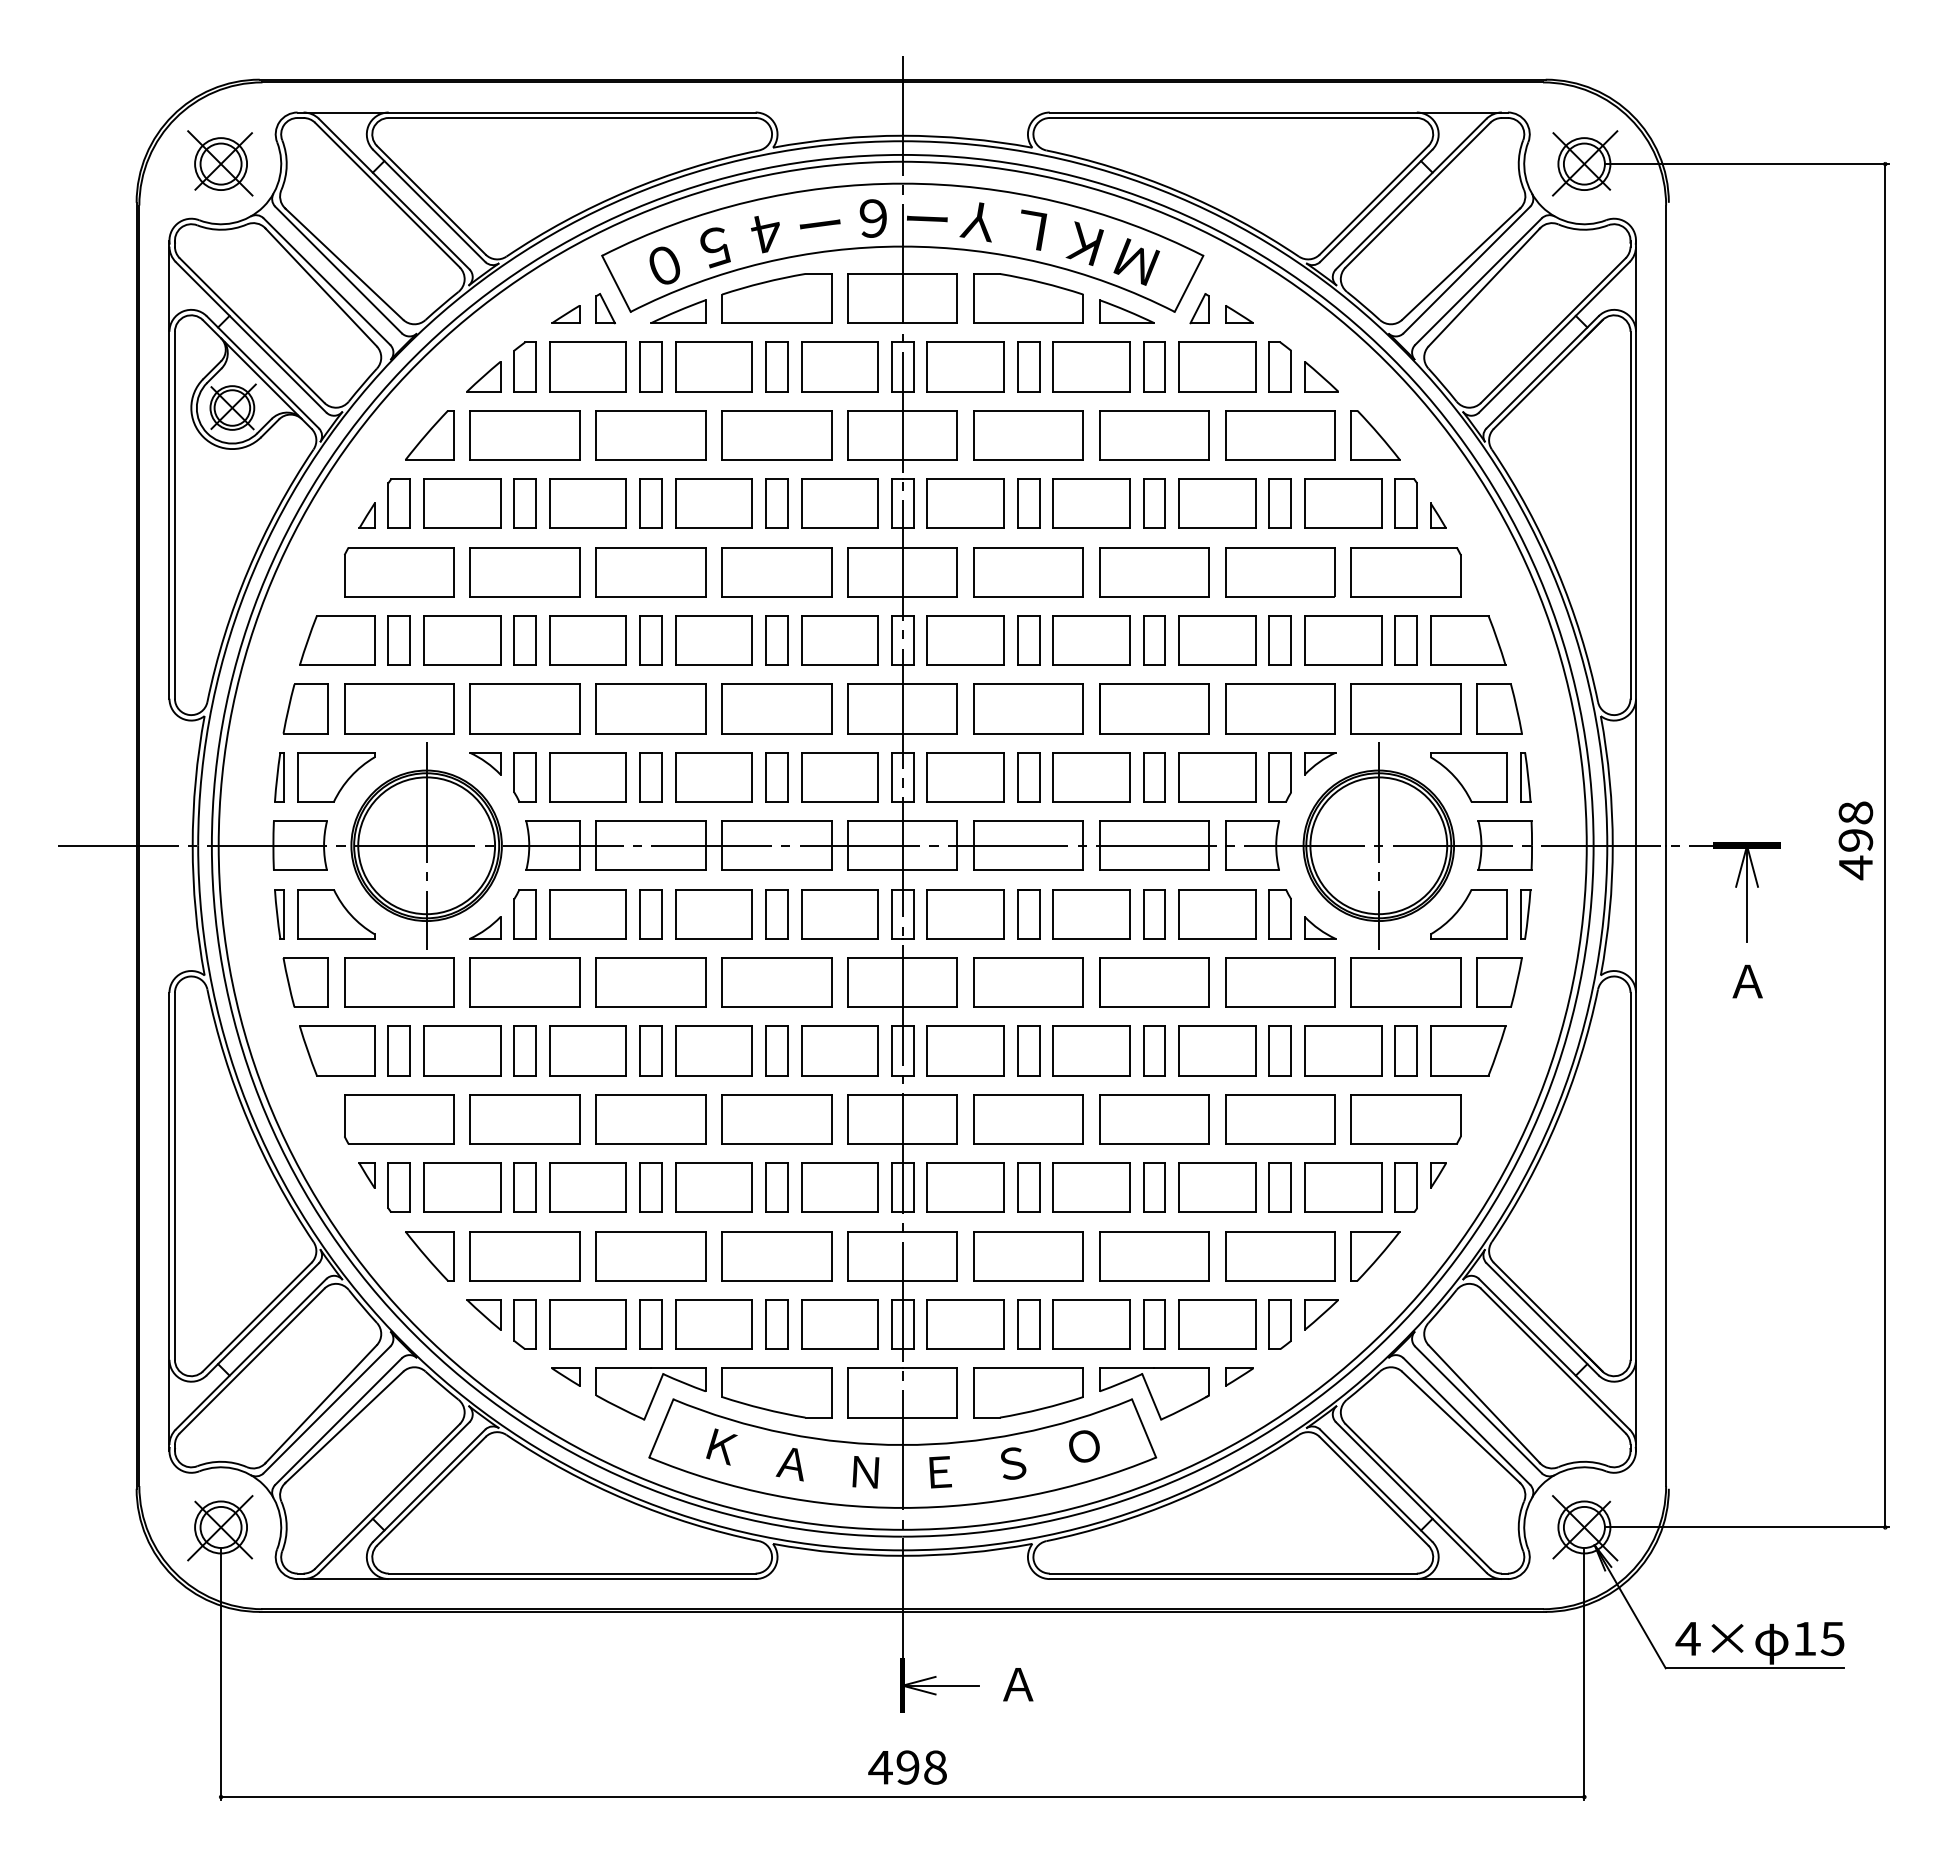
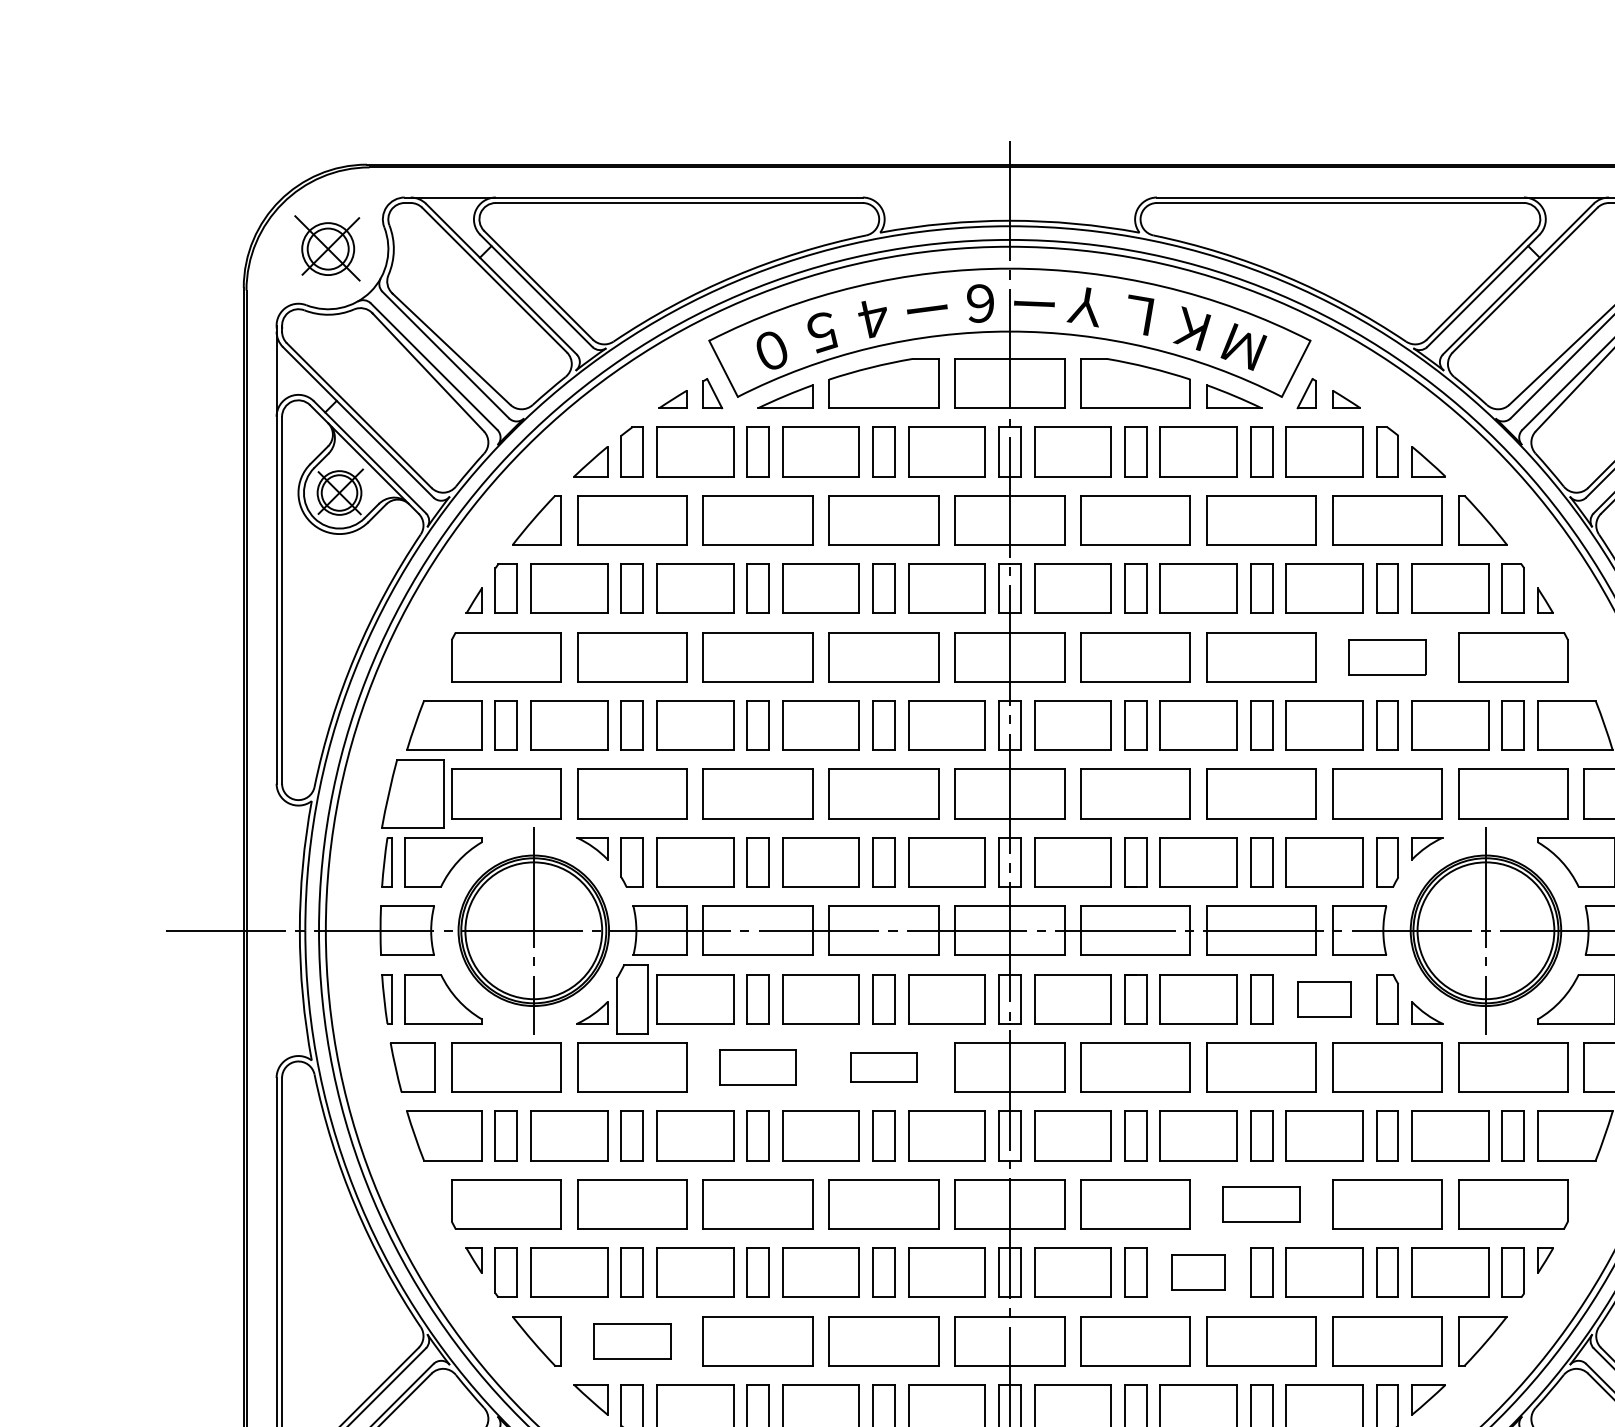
part: (1280, 572) -> (1387, 657), size x0.7
part: (305, 708) -> (412, 793), size x1.4
part: (524, 914) -> (631, 999), size x1.4
part: (1217, 914) -> (1324, 999), size x0.7
part: (650, 982) -> (757, 1067), size x0.7
part: (776, 982) -> (883, 1067), size x0.6
part: (1154, 1119) -> (1261, 1204), size x0.7
part: (1091, 1187) -> (1198, 1272), size x0.7
part: (524, 1256) -> (631, 1341), size x0.7

